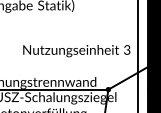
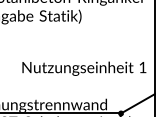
text: (127, 49) -> (143, 66), 3 -> 1

